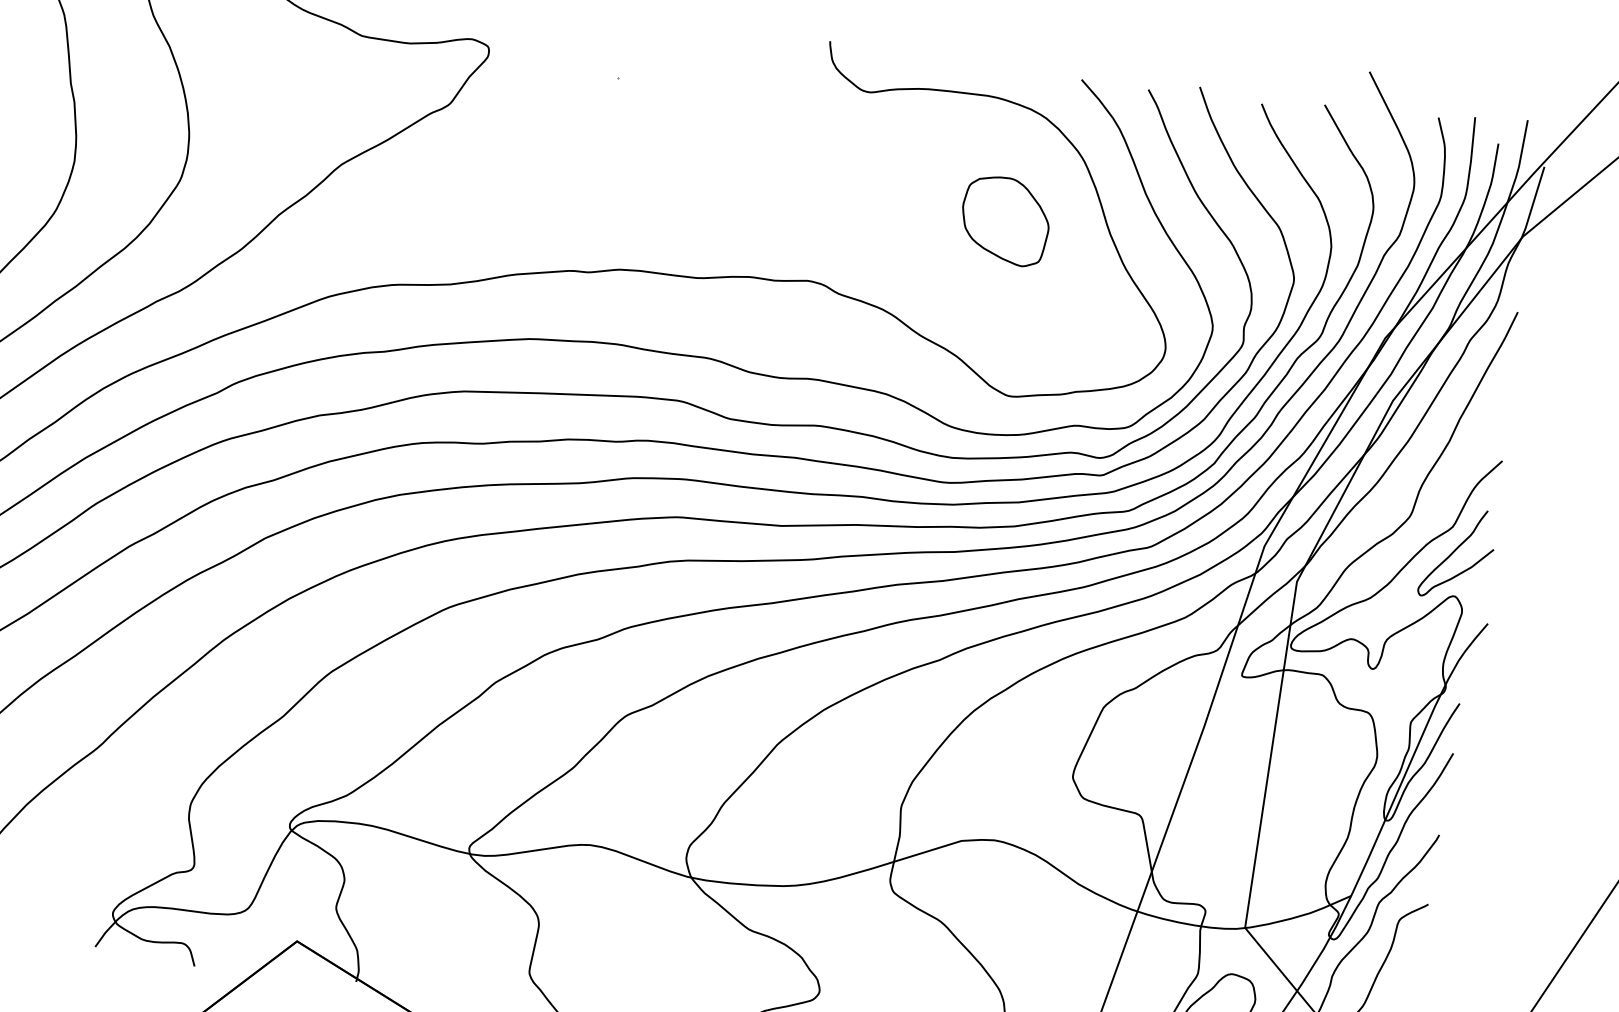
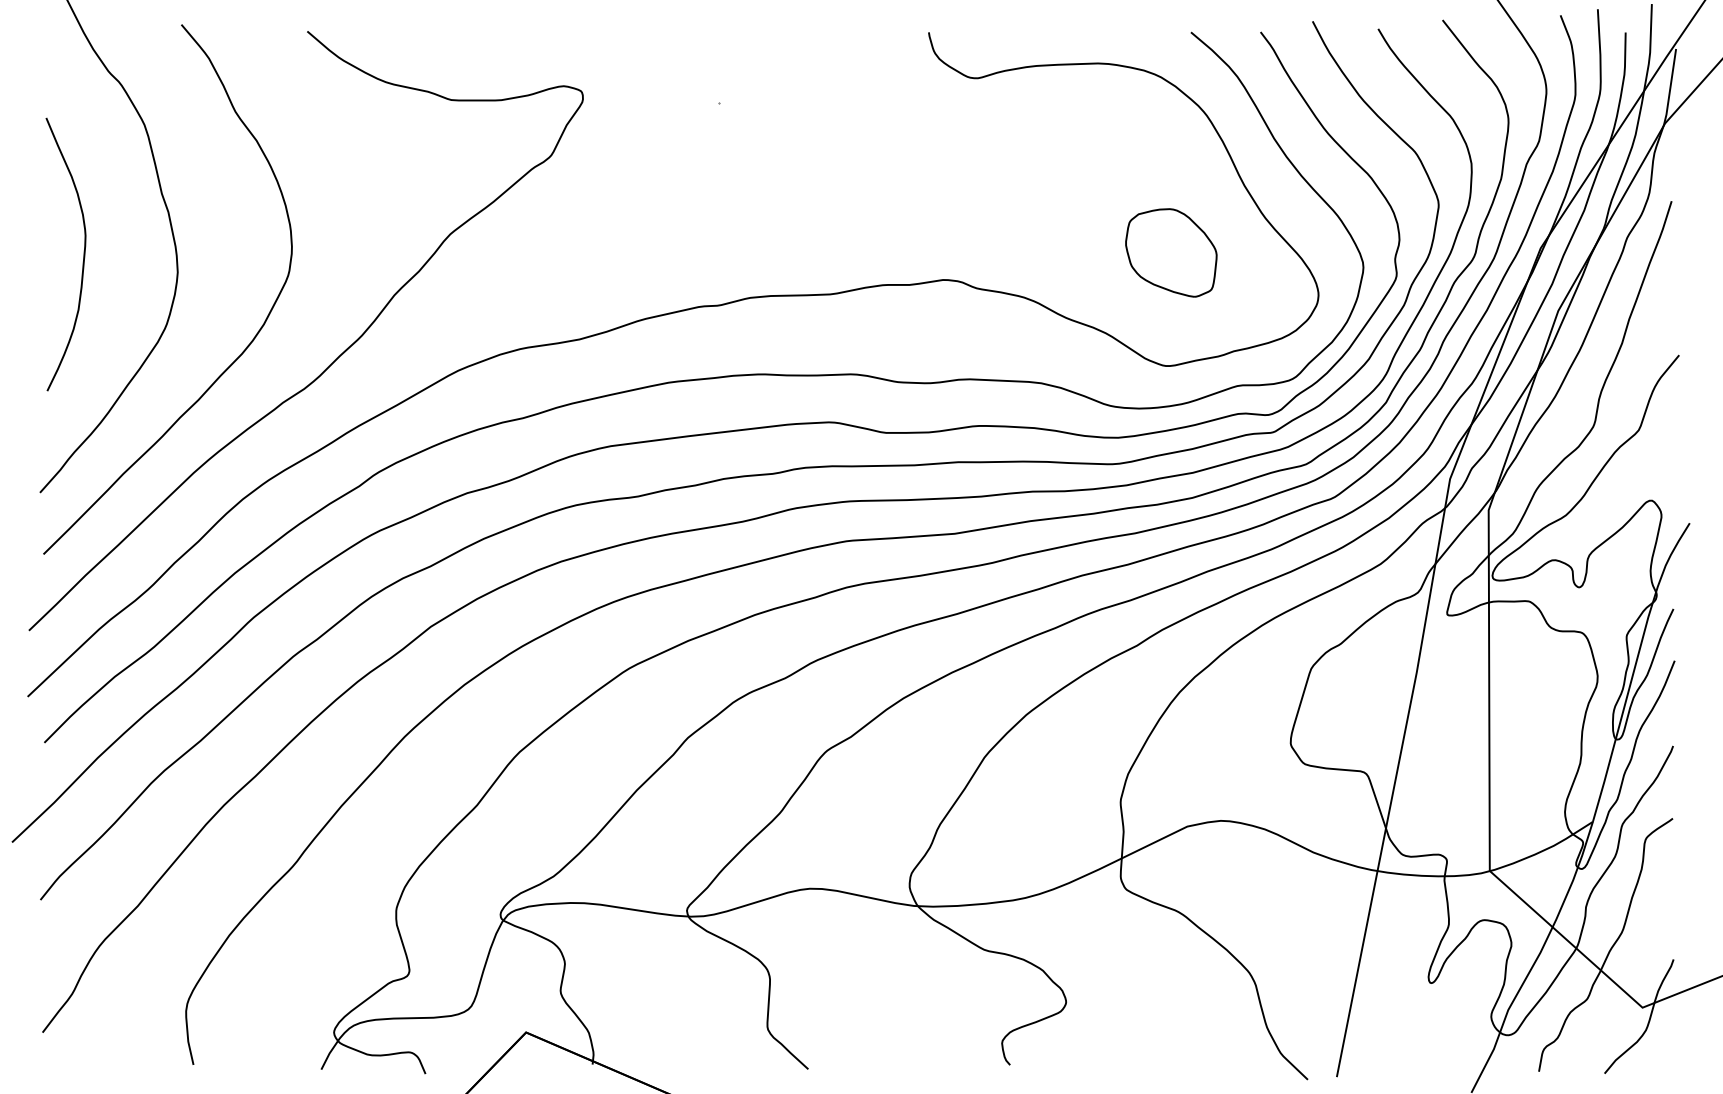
part: (1005, 220) -> (1171, 252), moved
curve: (1456, 550) -> (1646, 453), removed

